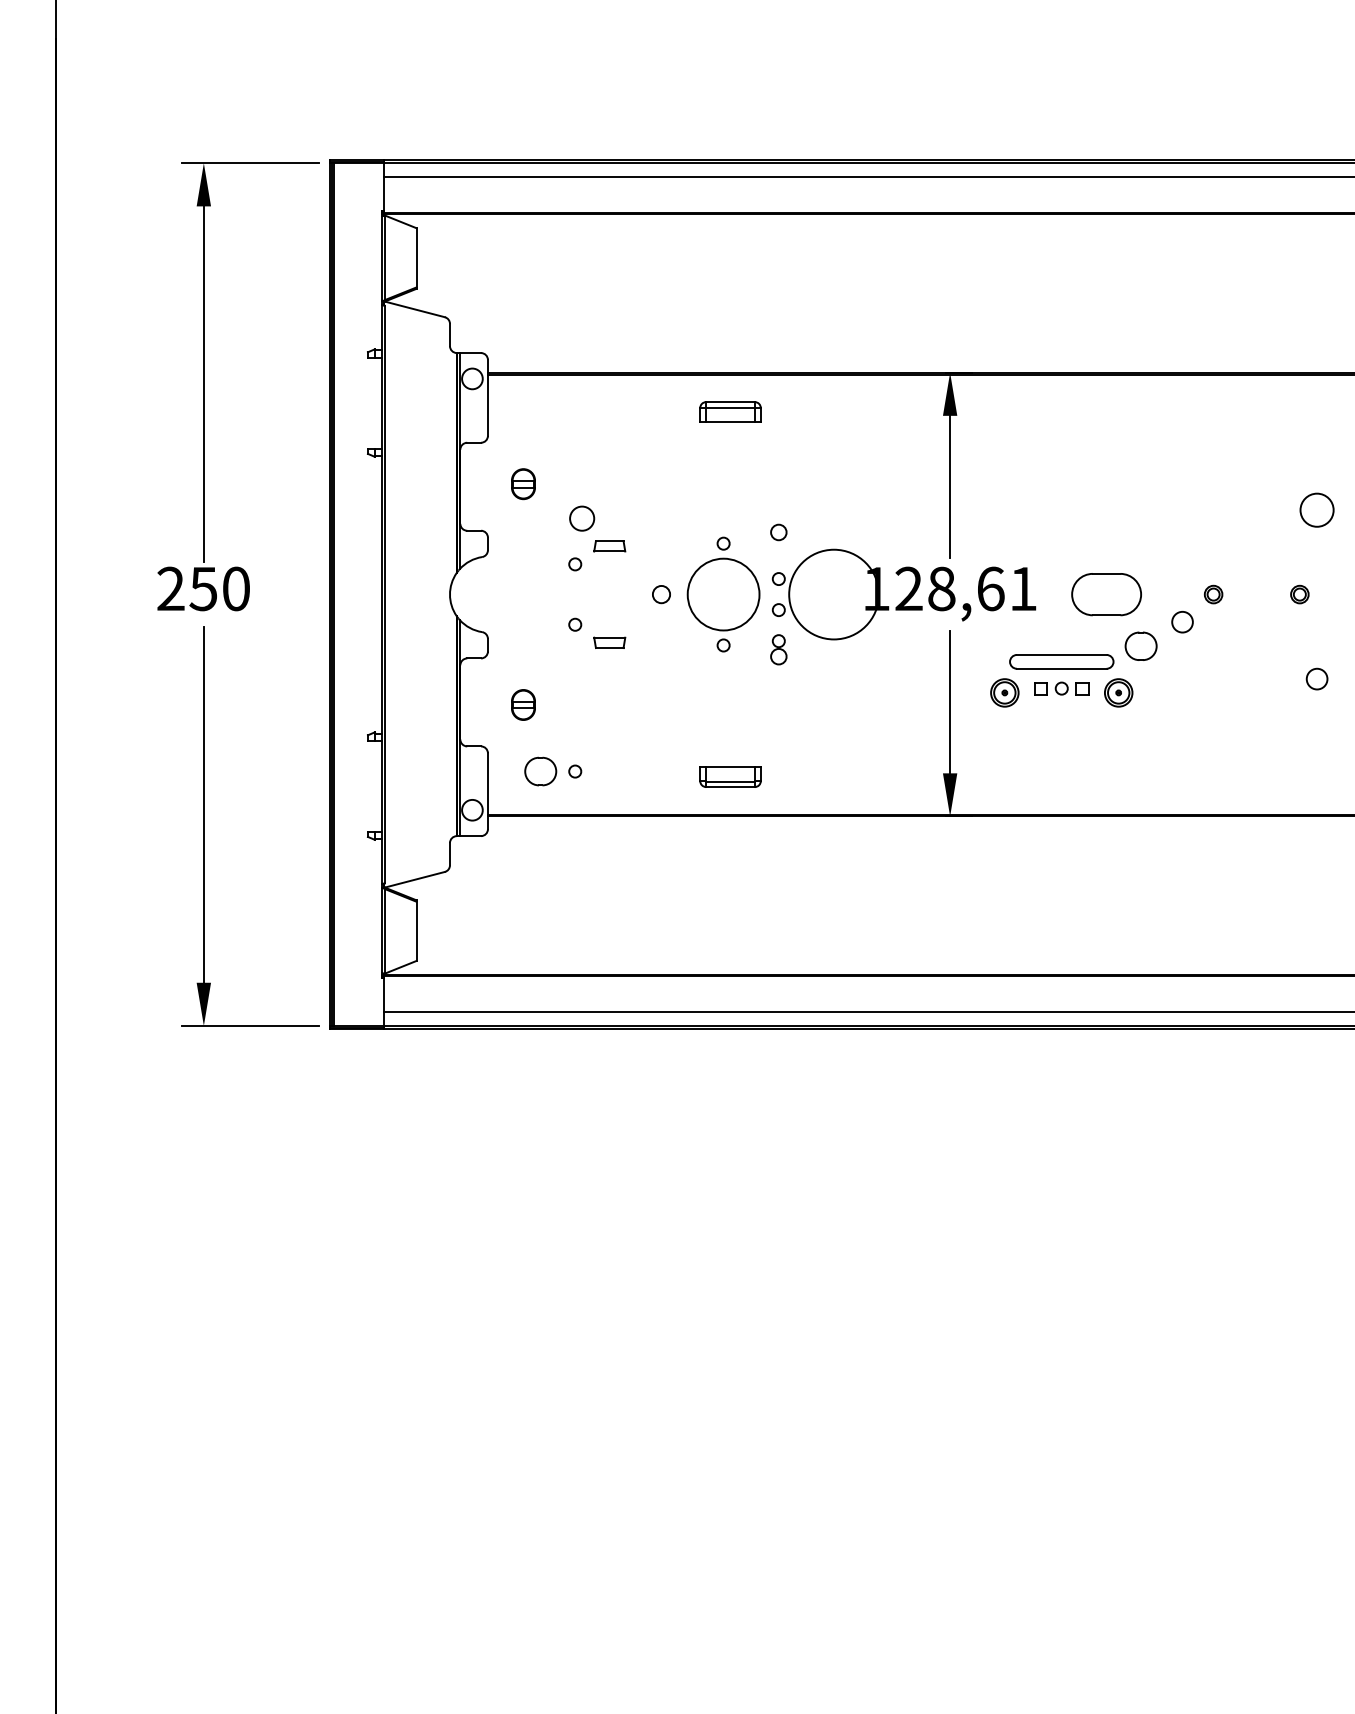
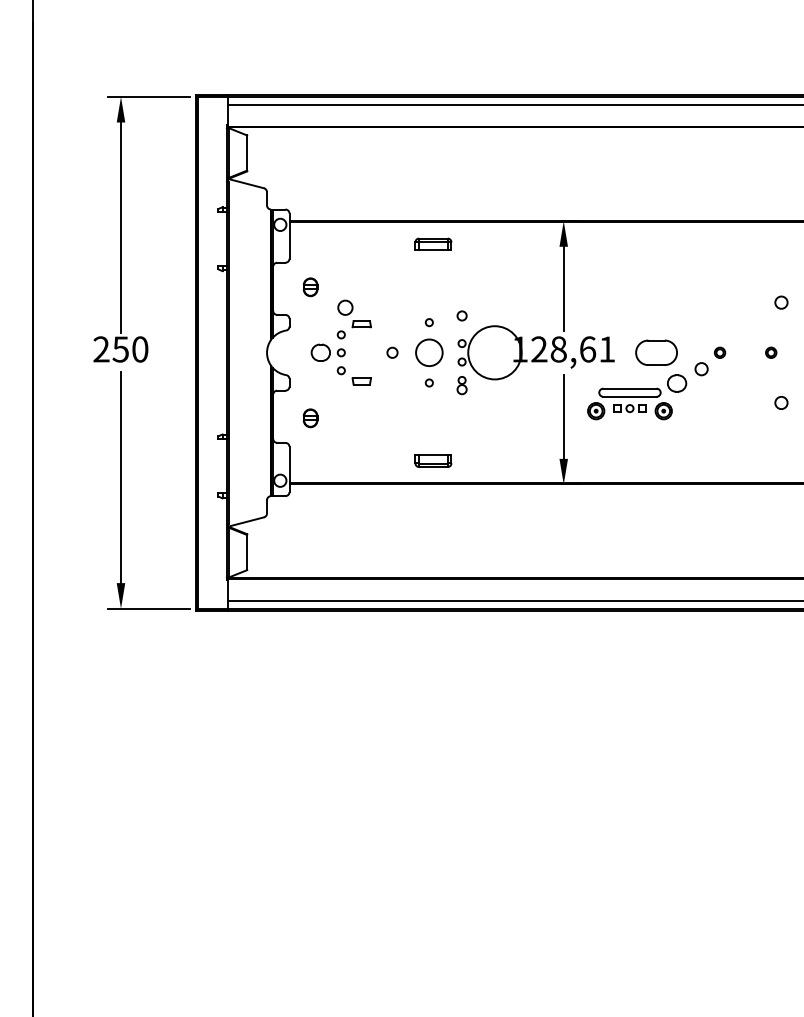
circle: (1317, 509) -> (781, 302), size x0.62
circle: (723, 594) -> (429, 352), size x0.62
part: (551, 771) -> (327, 352), moved

